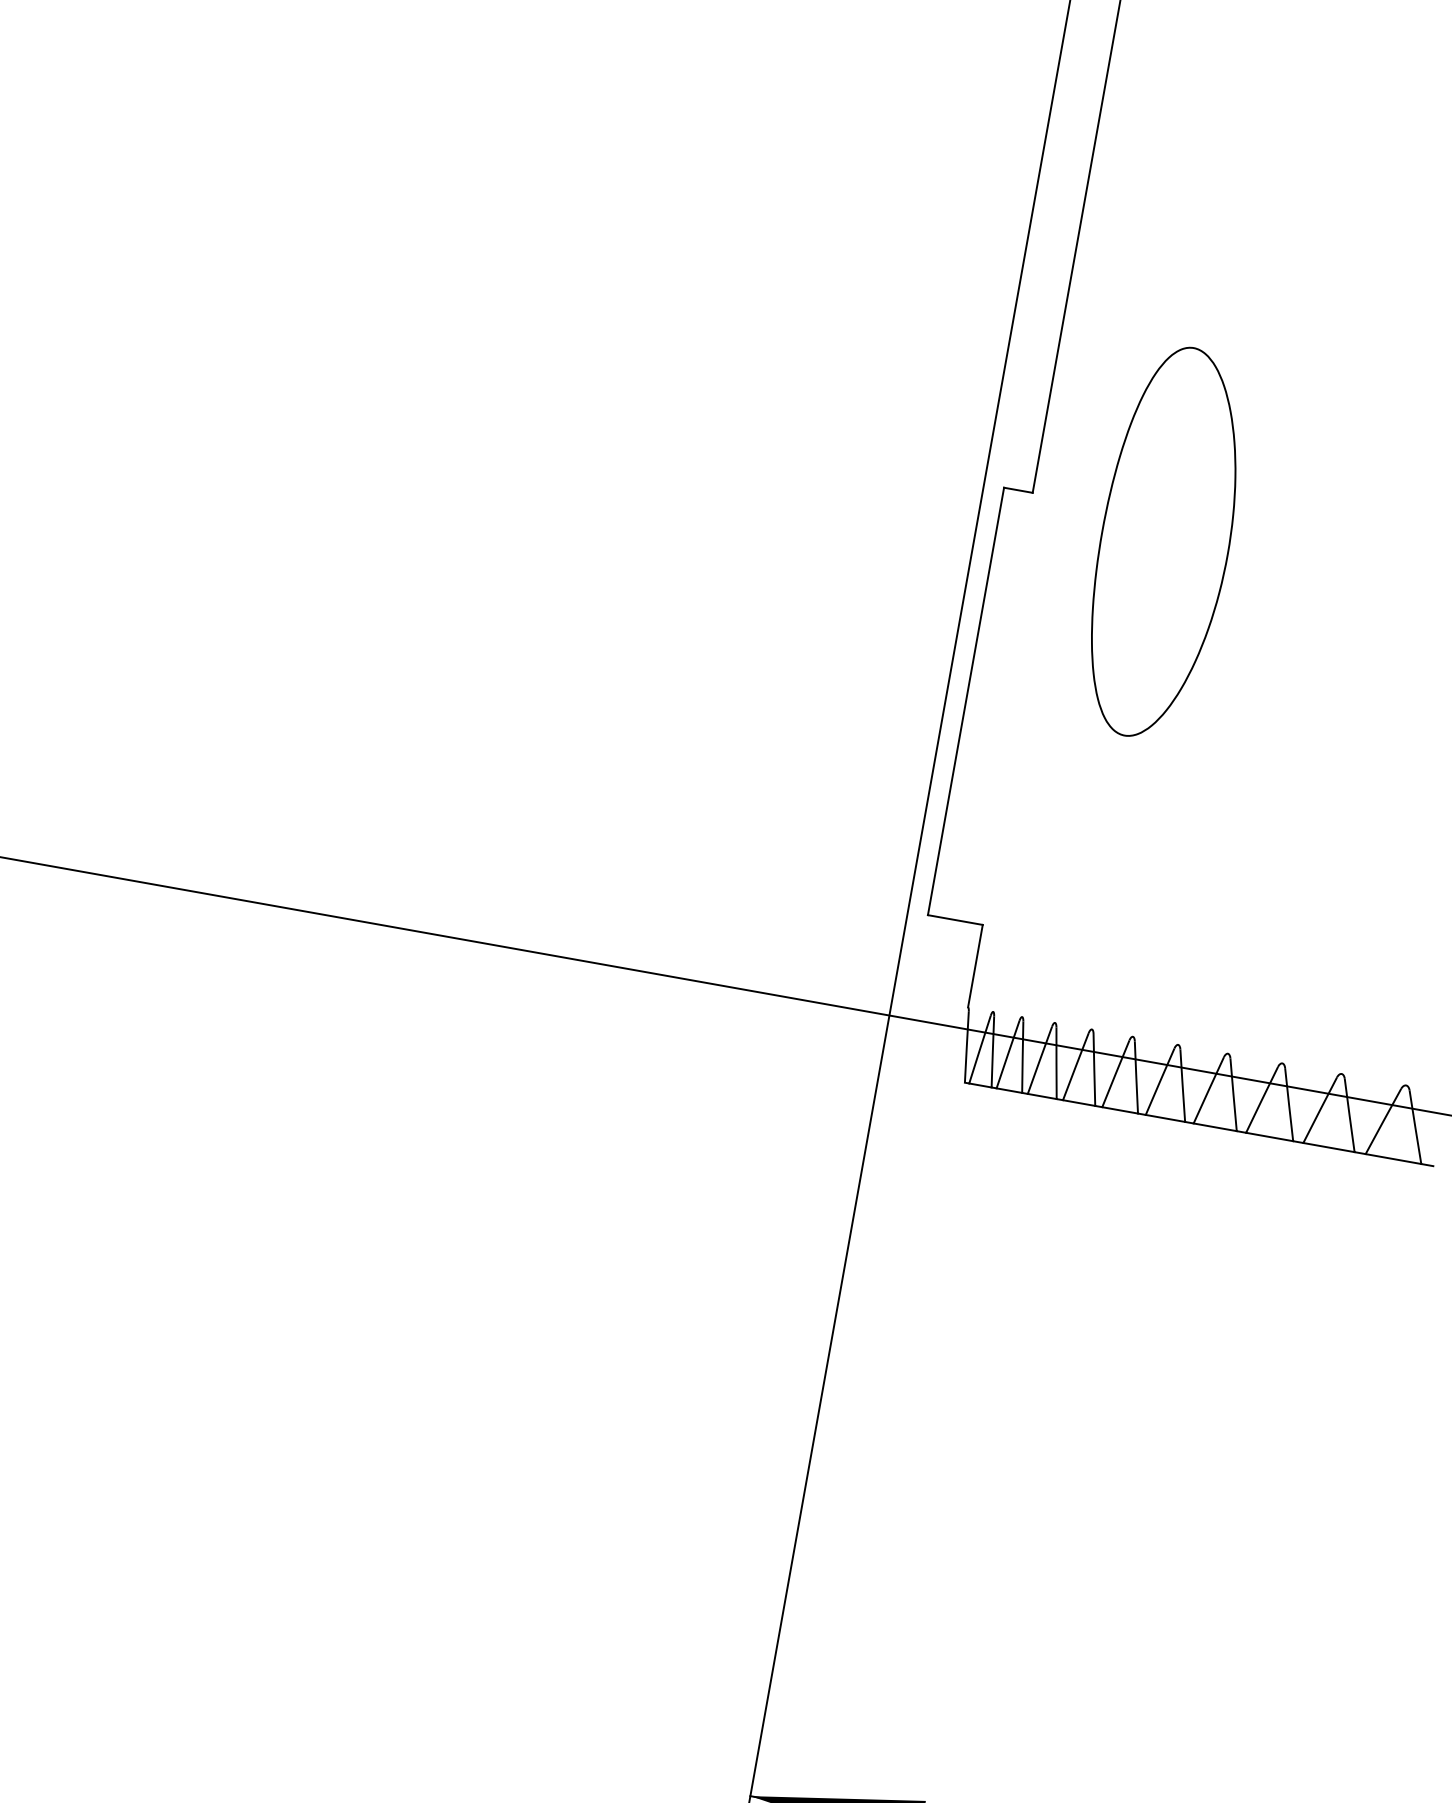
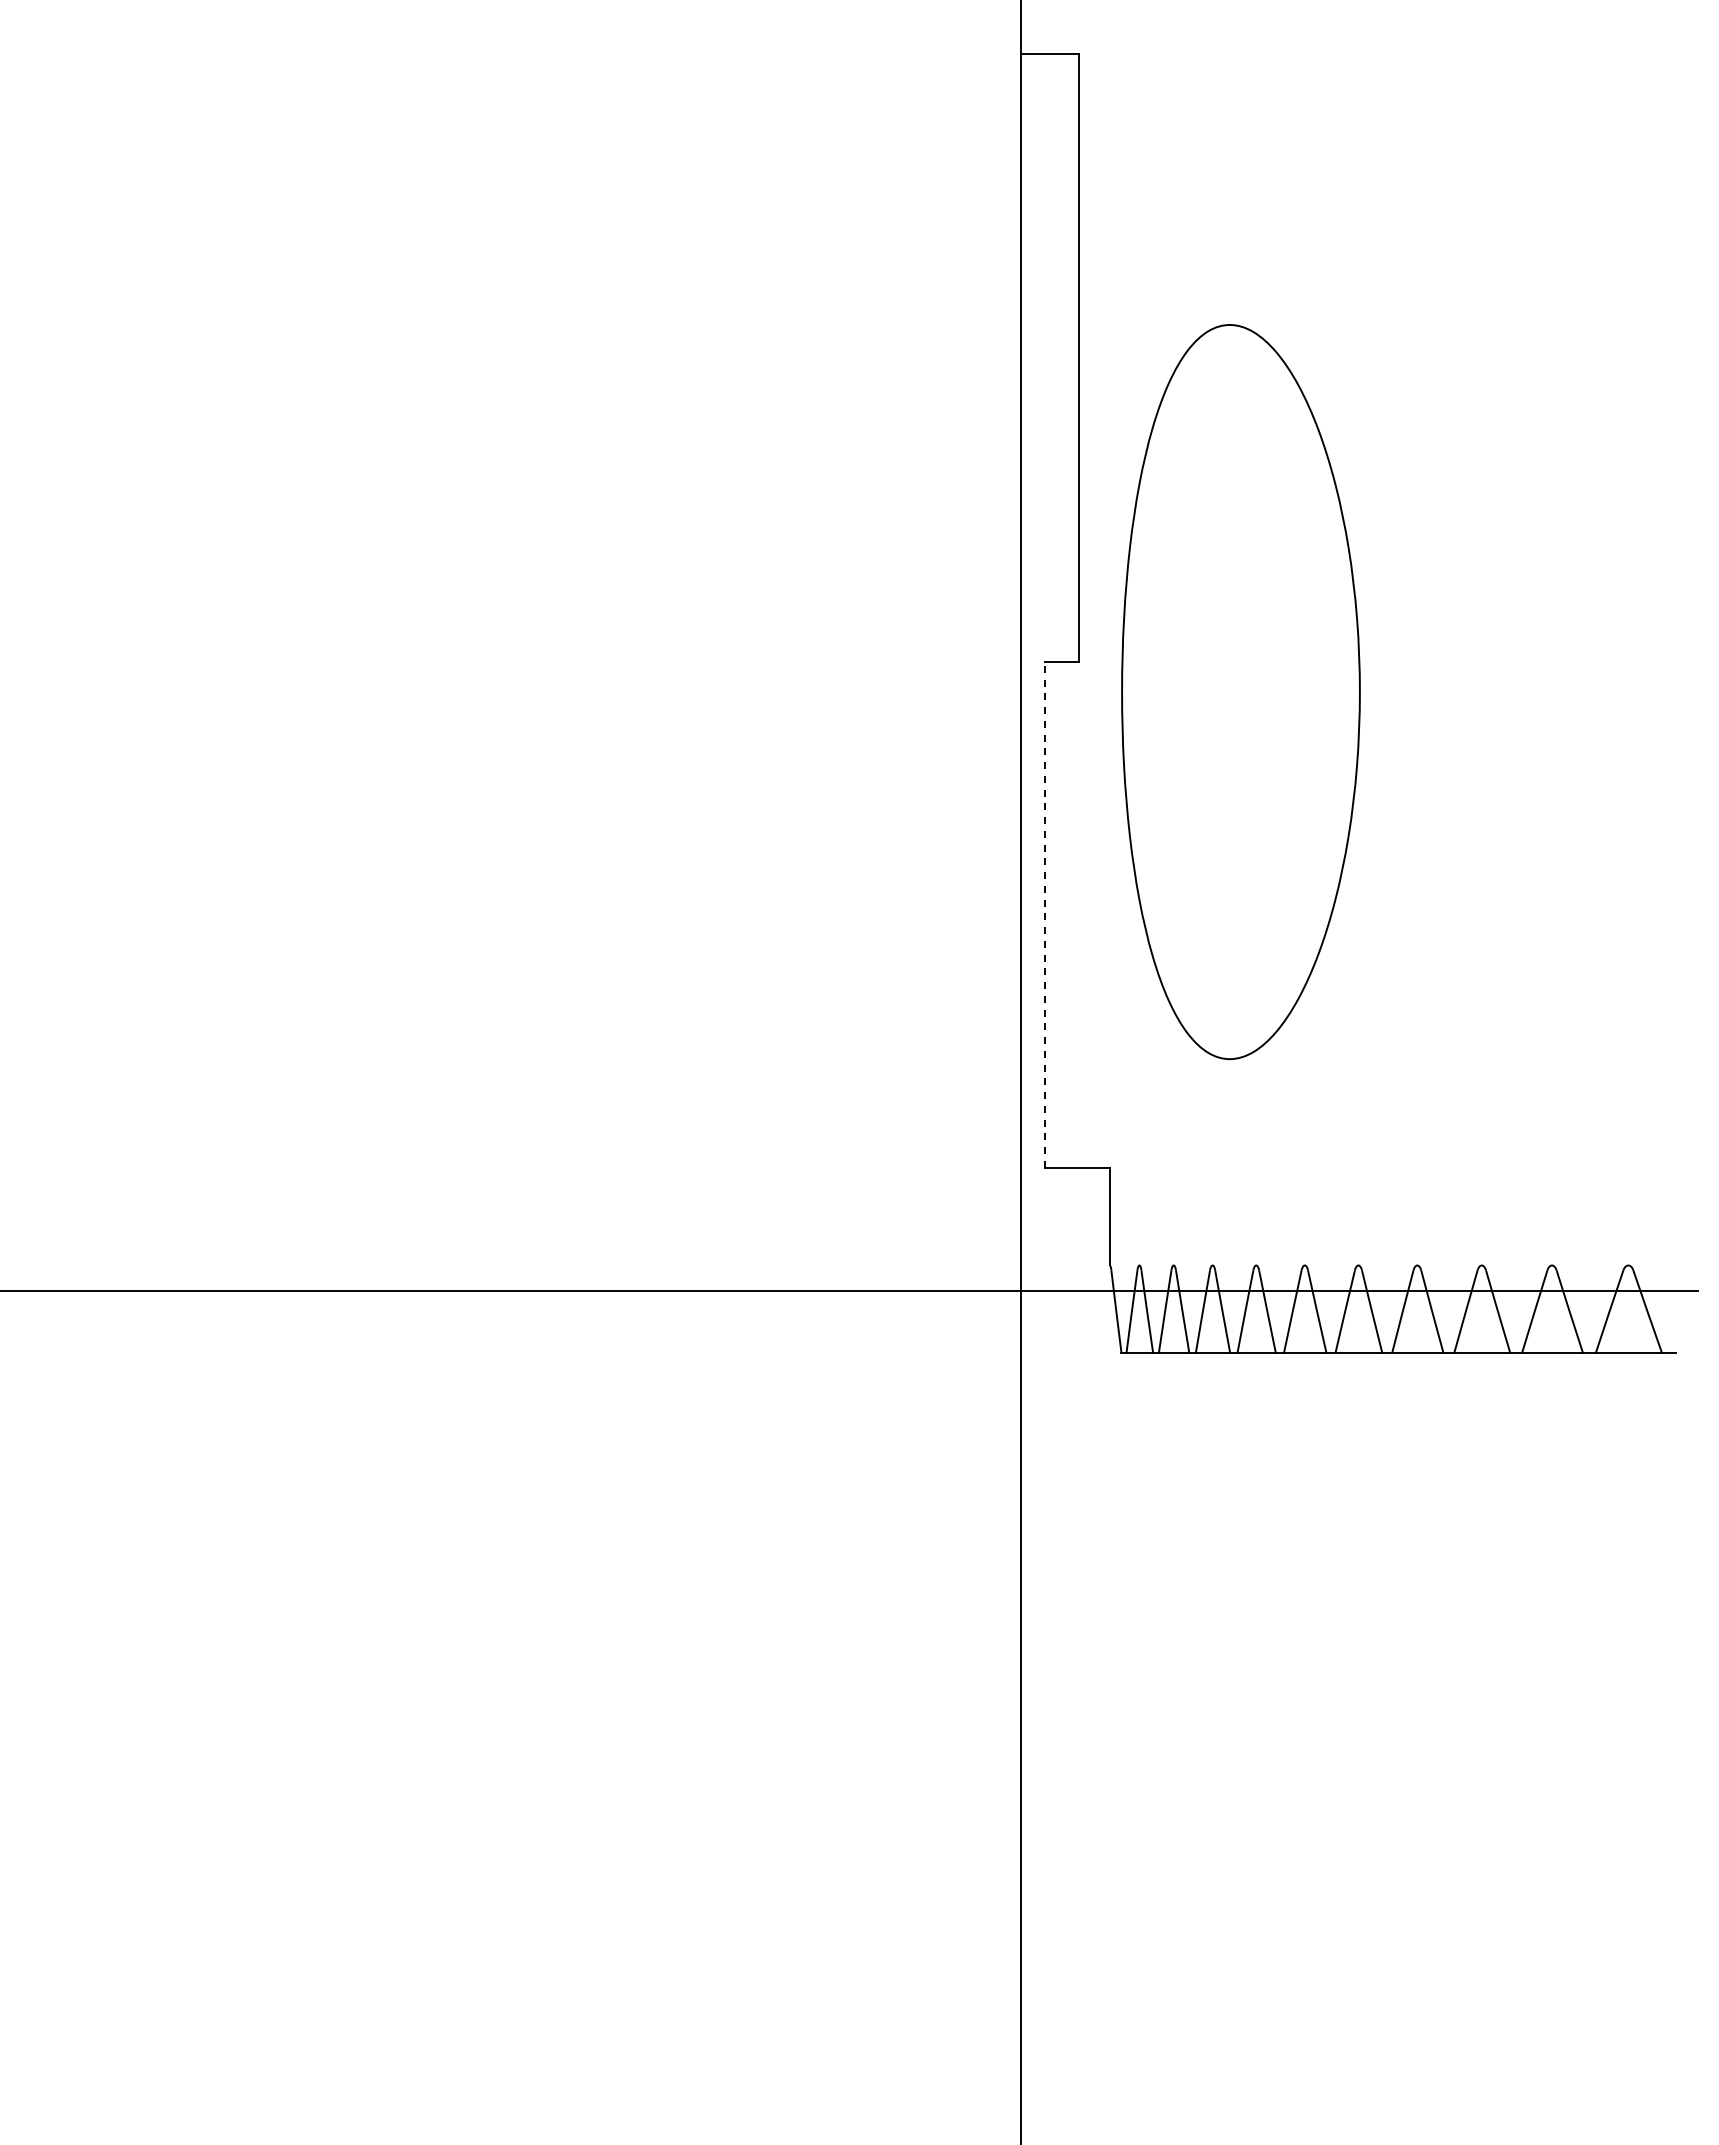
part: (1164, 542) -> (1240, 691), size x1.6
line: (965, 701) -> (1044, 914), solid -> dashed

